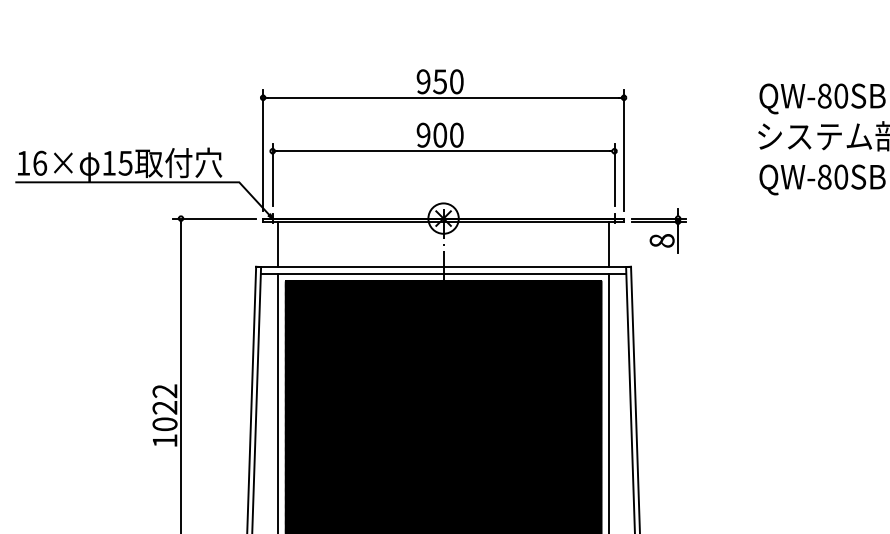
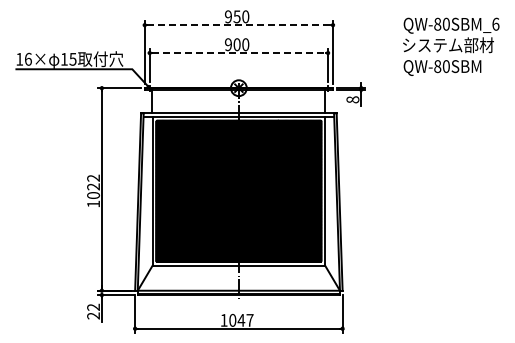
line: (442, 98) -> (238, 25), solid -> dashed
line: (442, 152) -> (238, 53), solid -> dashed

